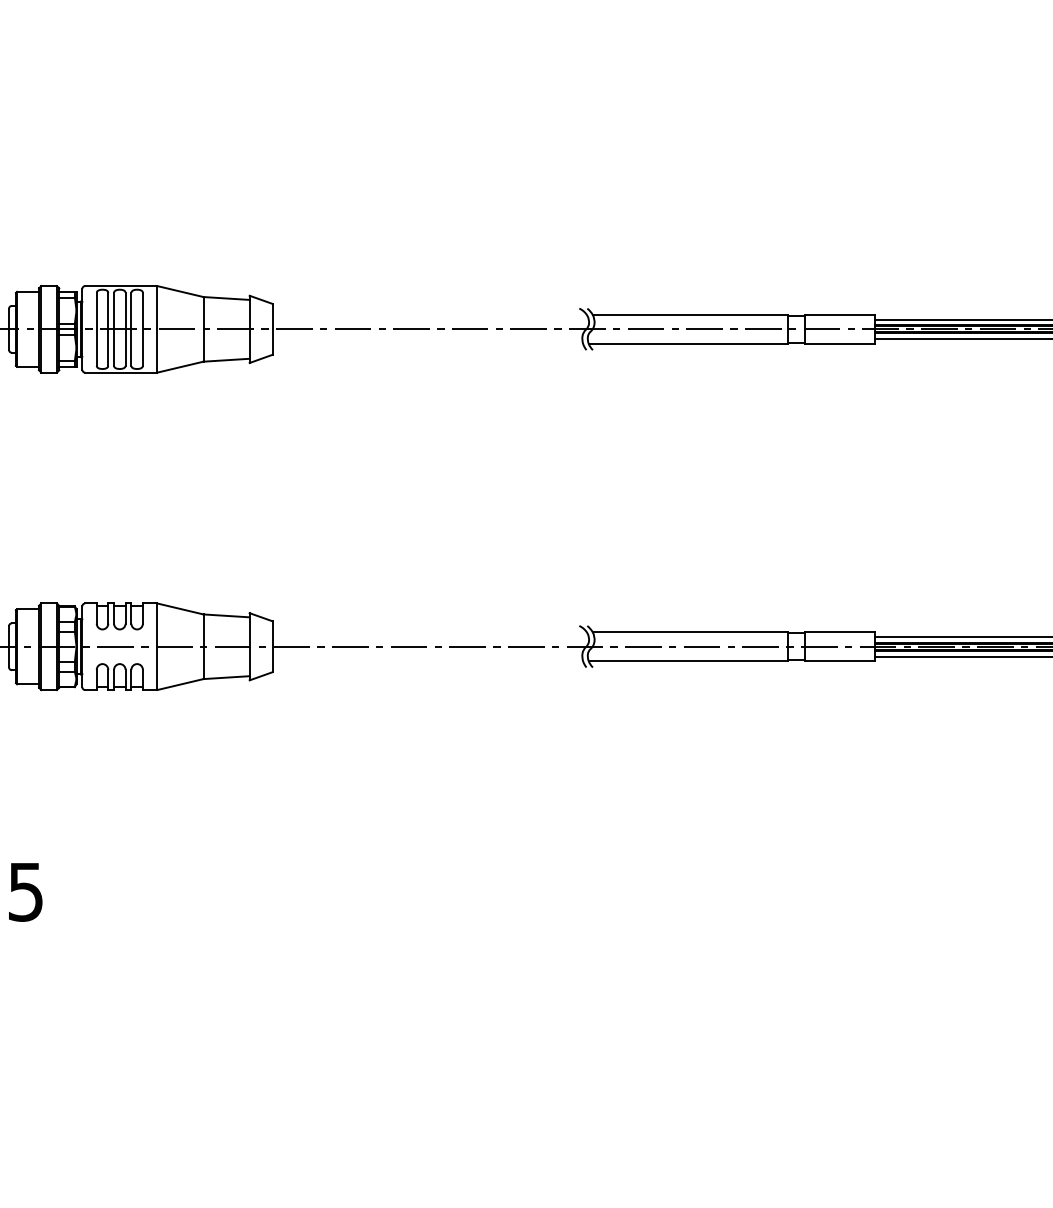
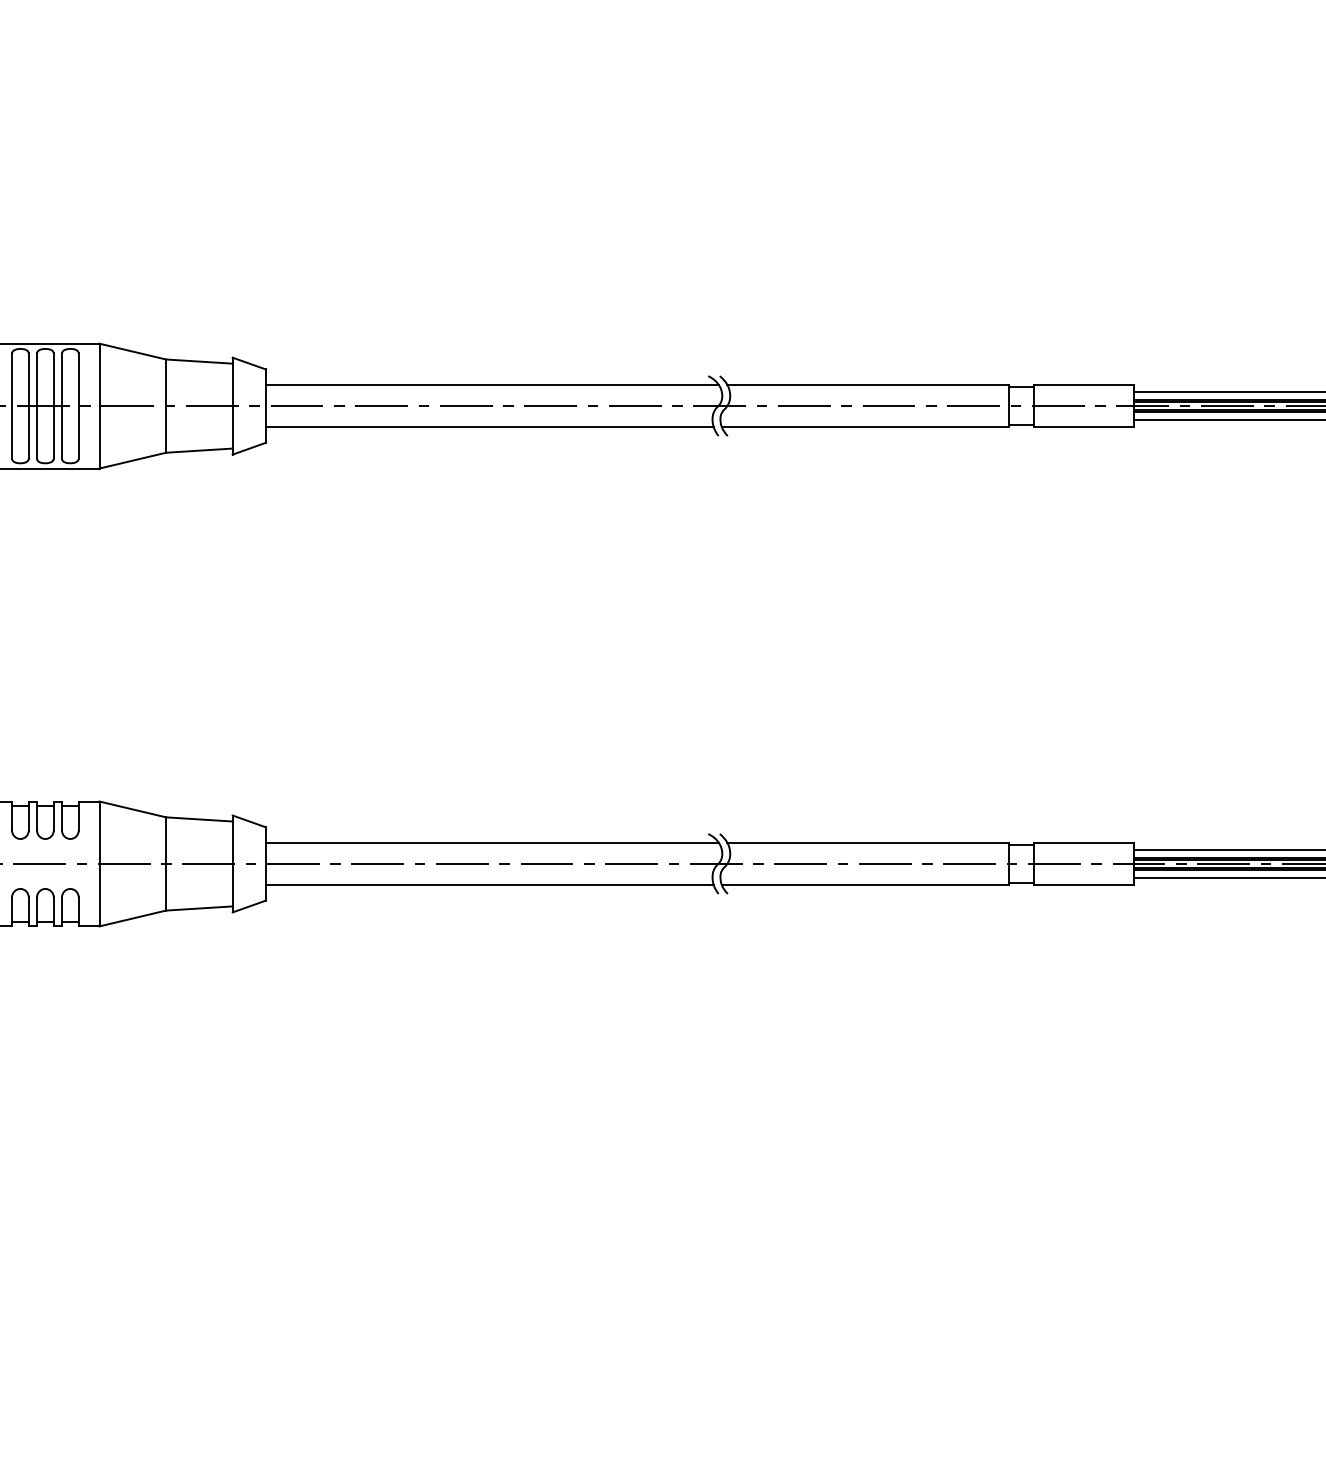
line: (429, 314) -> (492, 384), added
line: (427, 344) -> (489, 427), added
line: (429, 632) -> (492, 843), added
line: (427, 661) -> (489, 885), added

